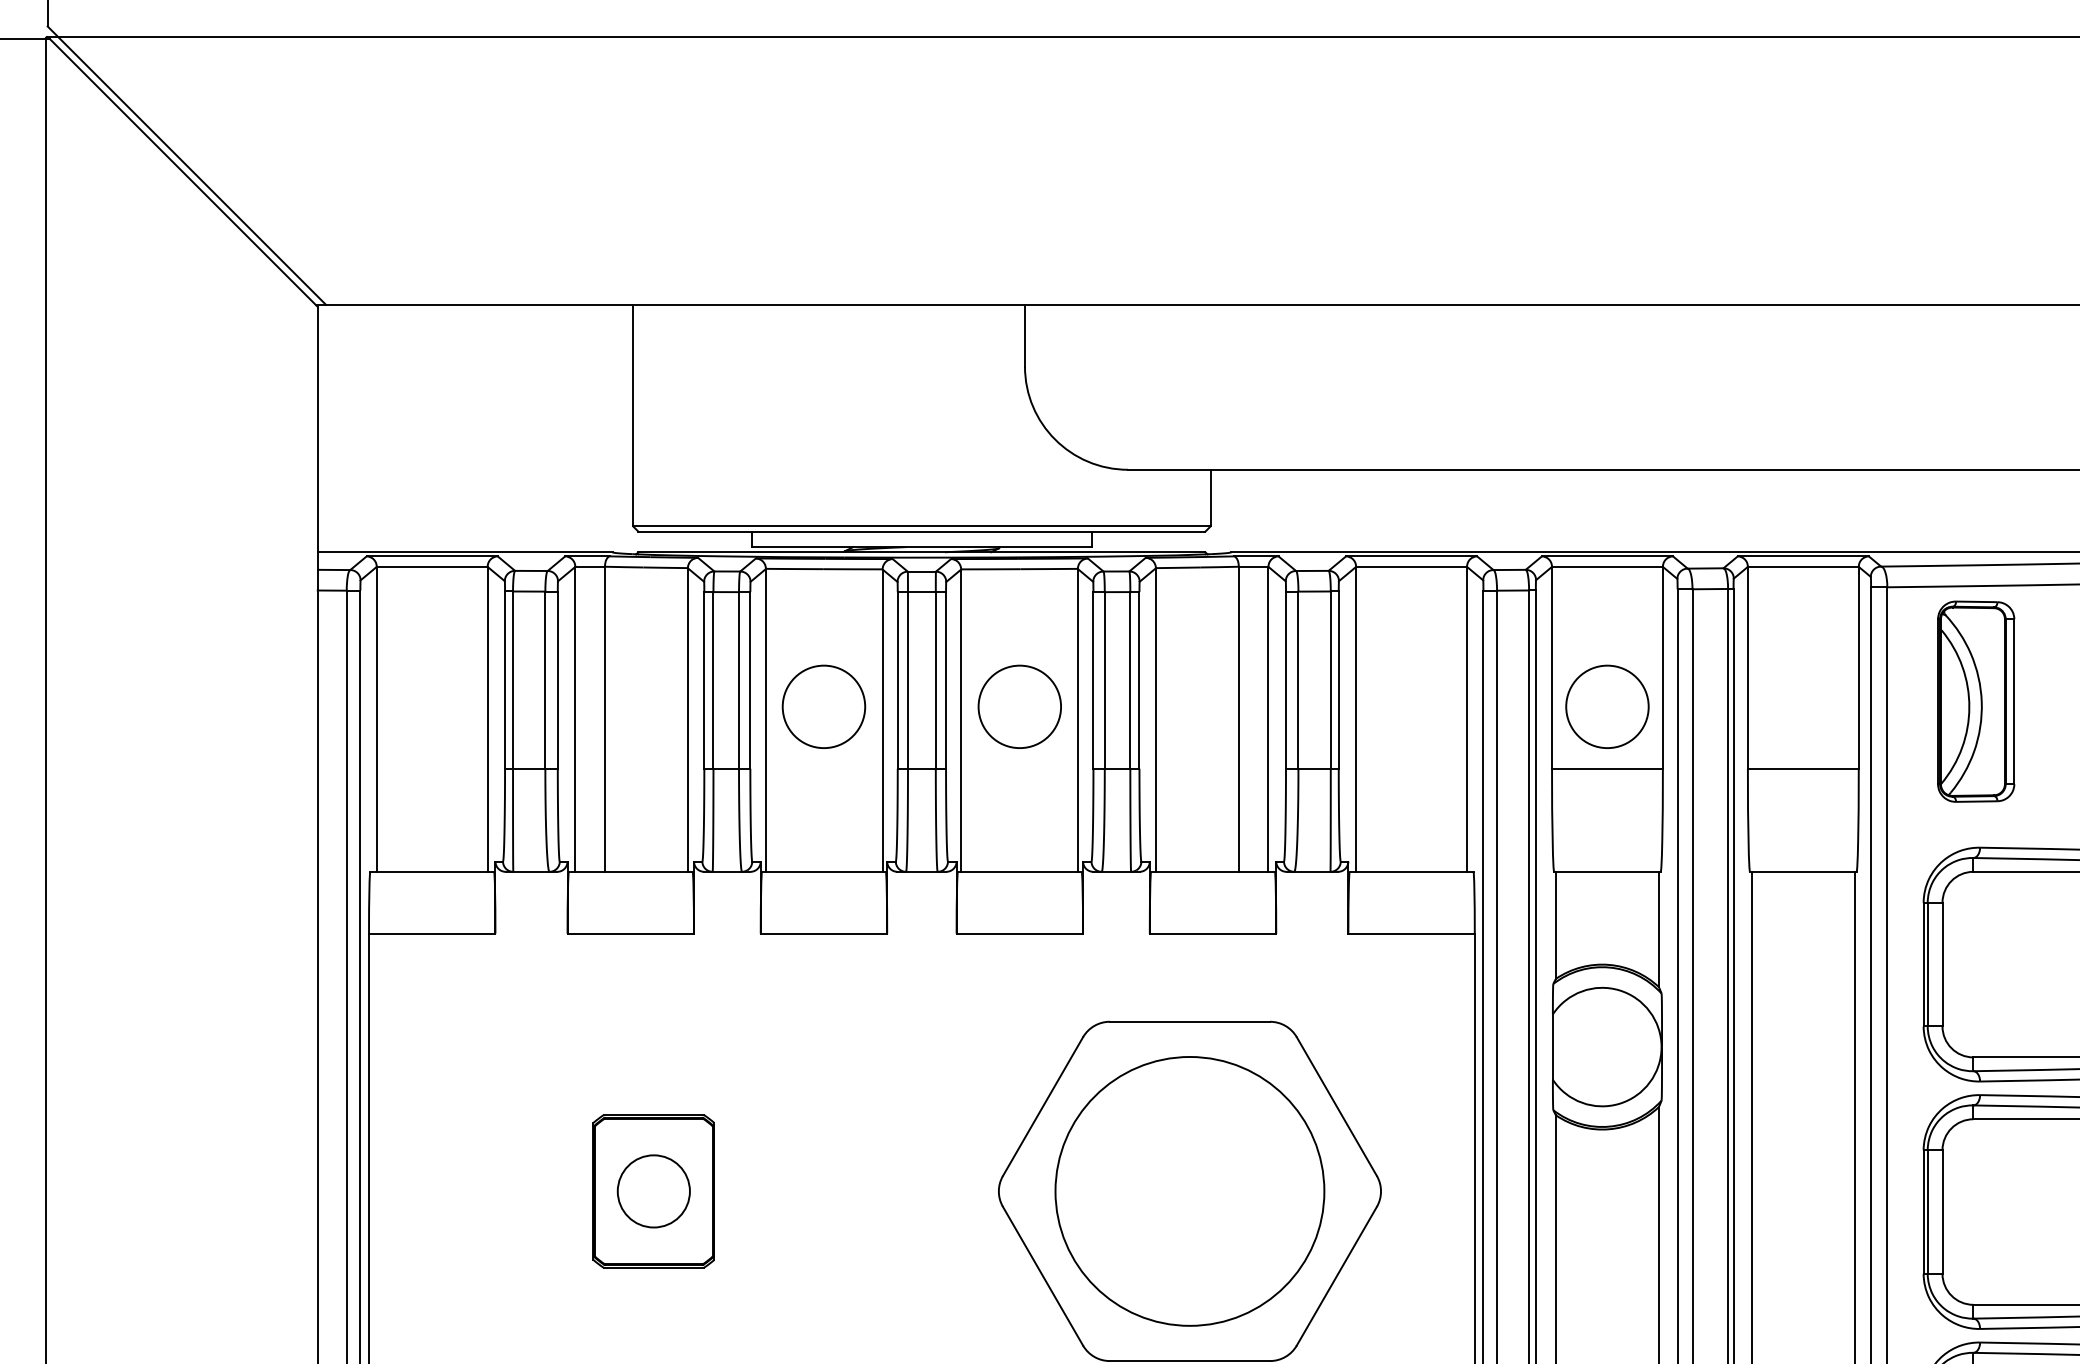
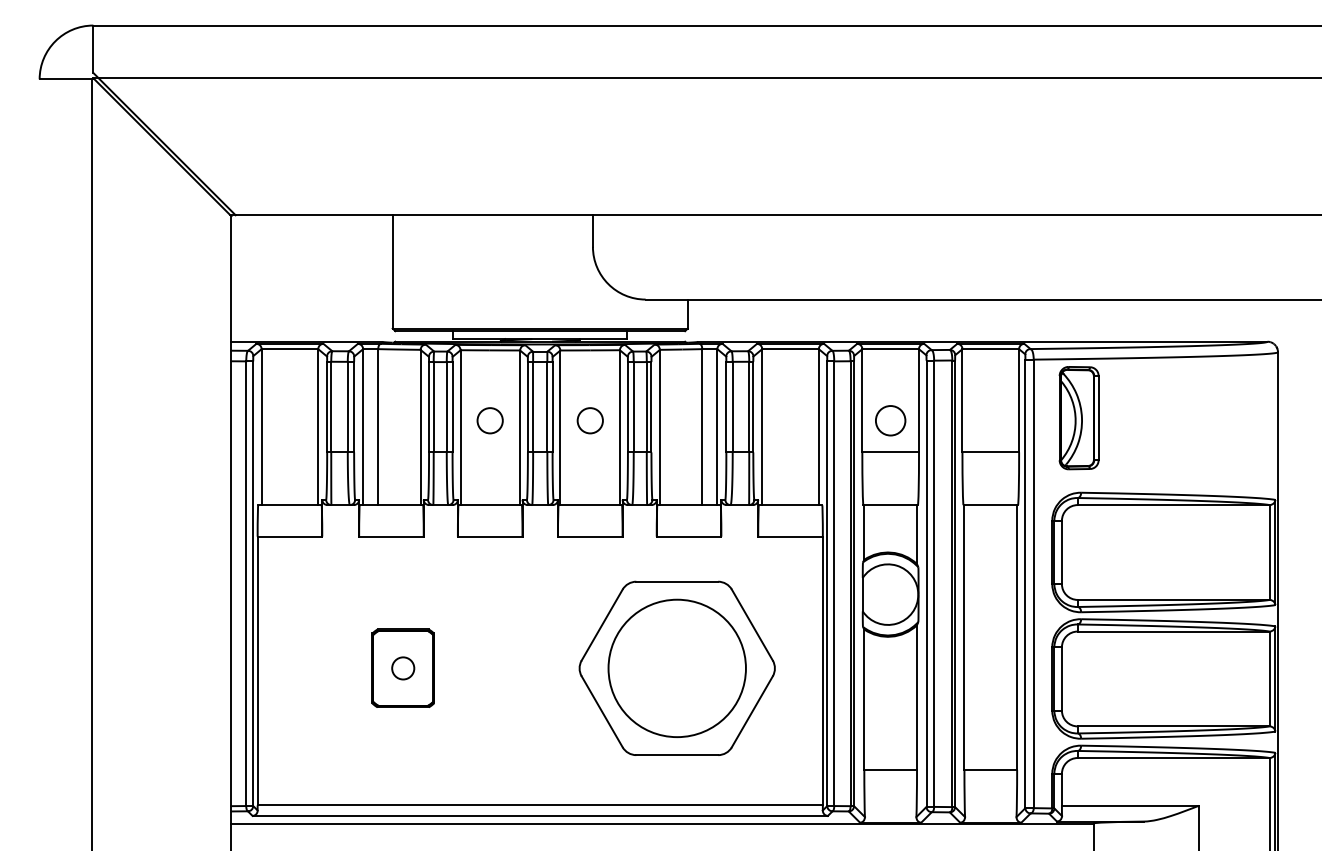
circle: (824, 706) -> (490, 420), size x0.6
circle: (1020, 706) -> (590, 420), size x0.6
circle: (1607, 706) -> (890, 420), size x0.7
circle: (652, 1191) -> (402, 668), size x0.6

